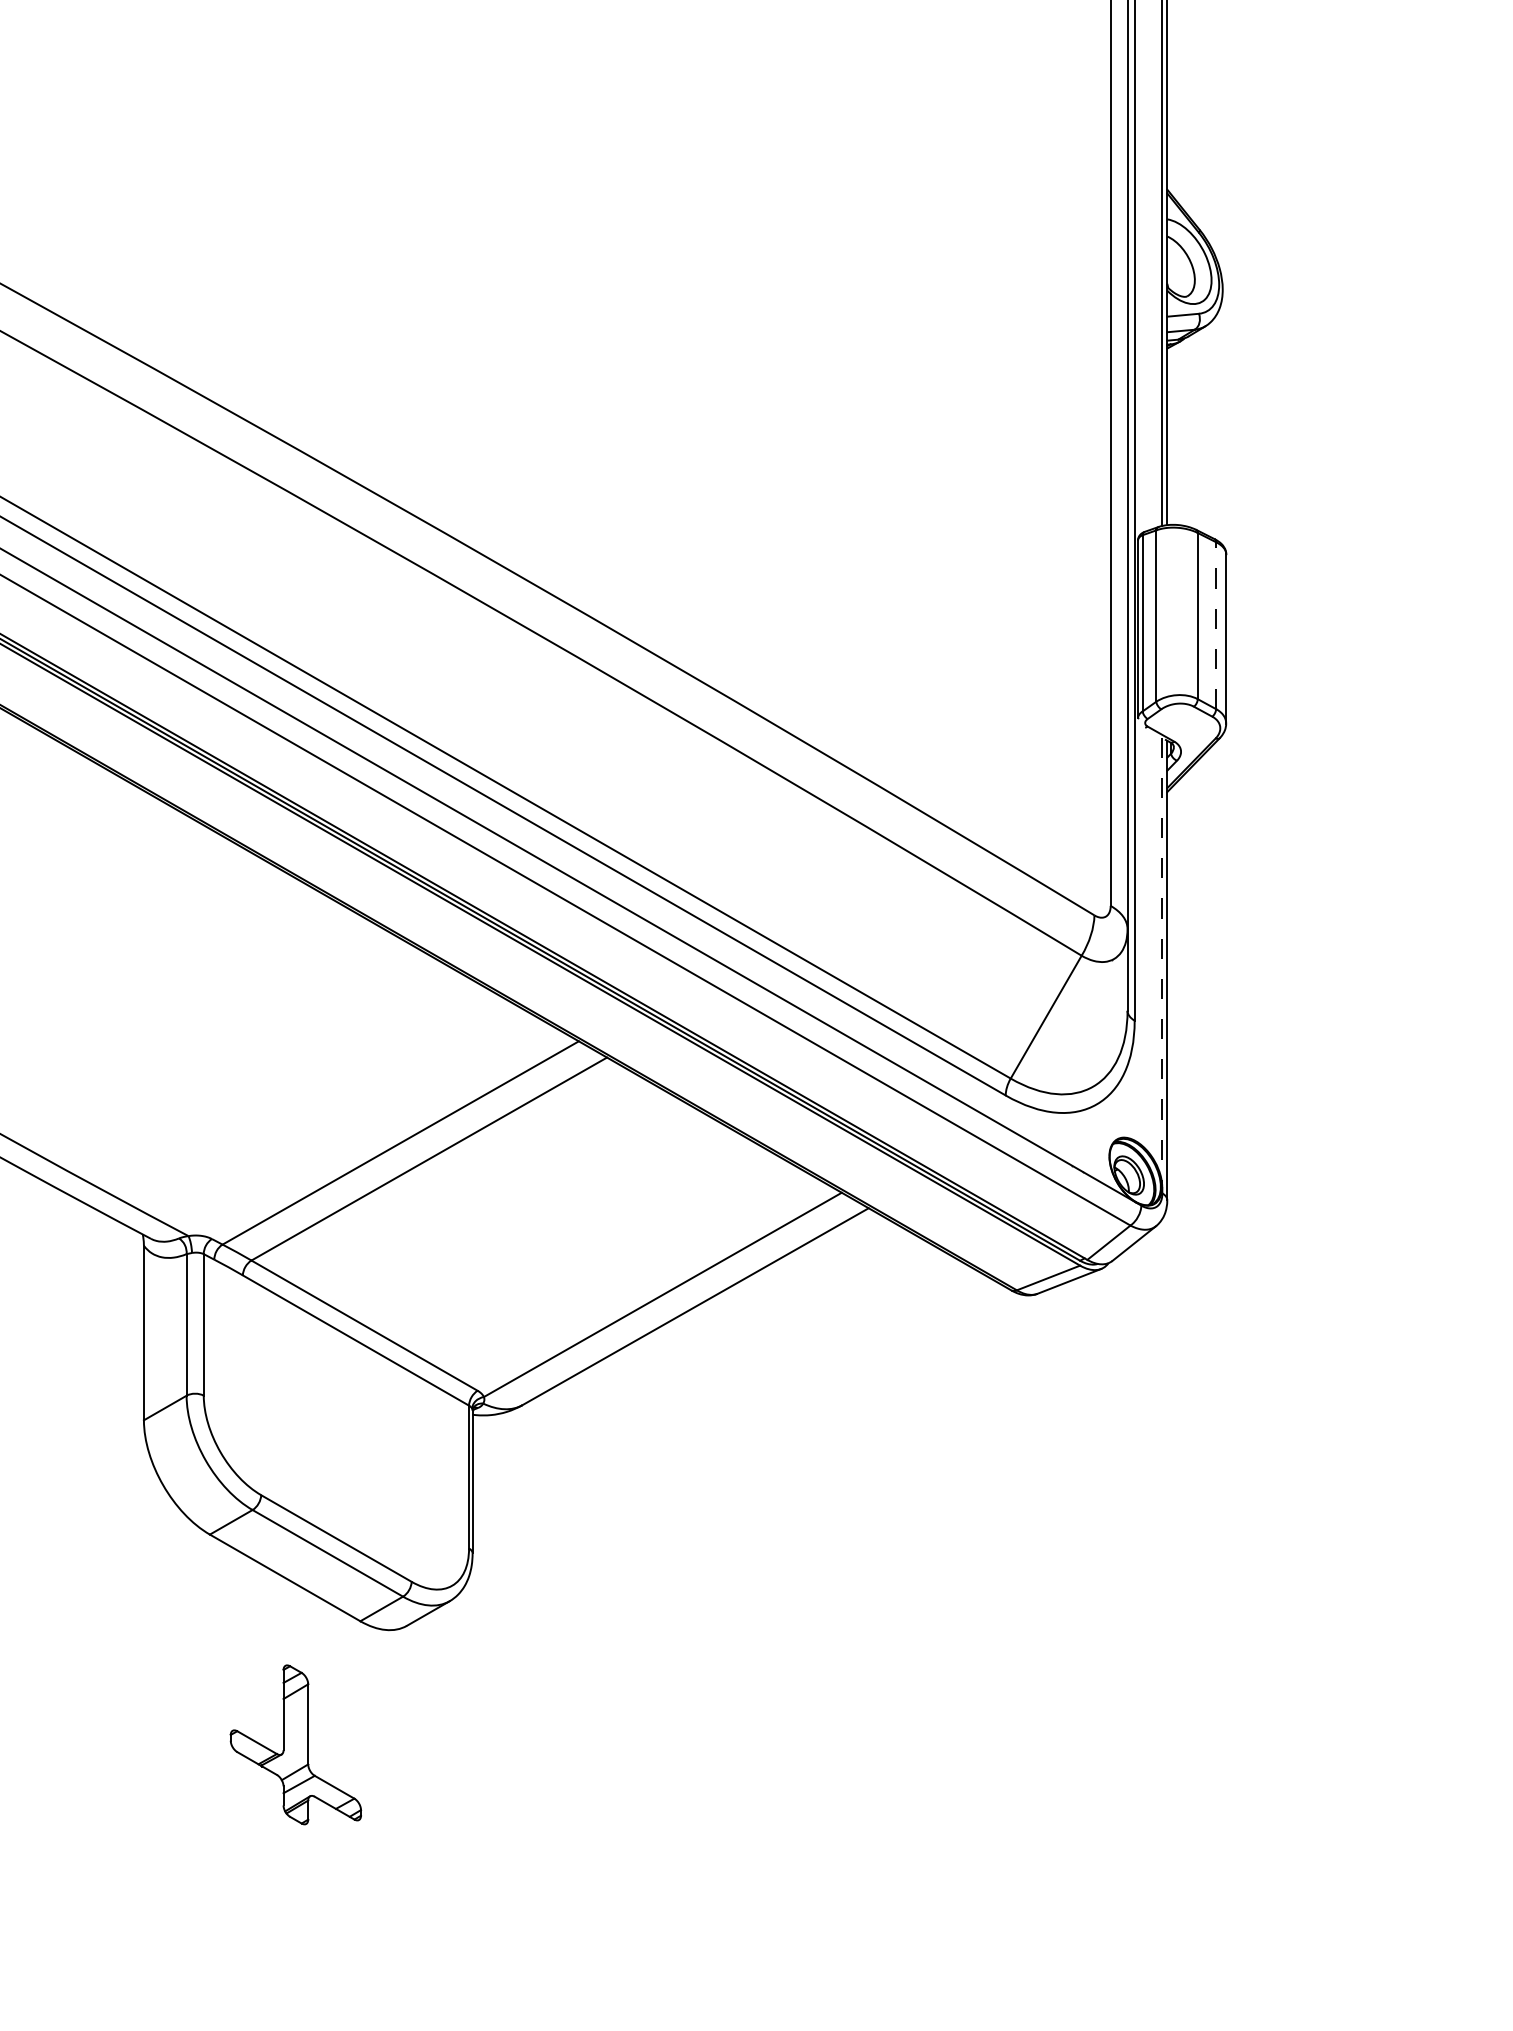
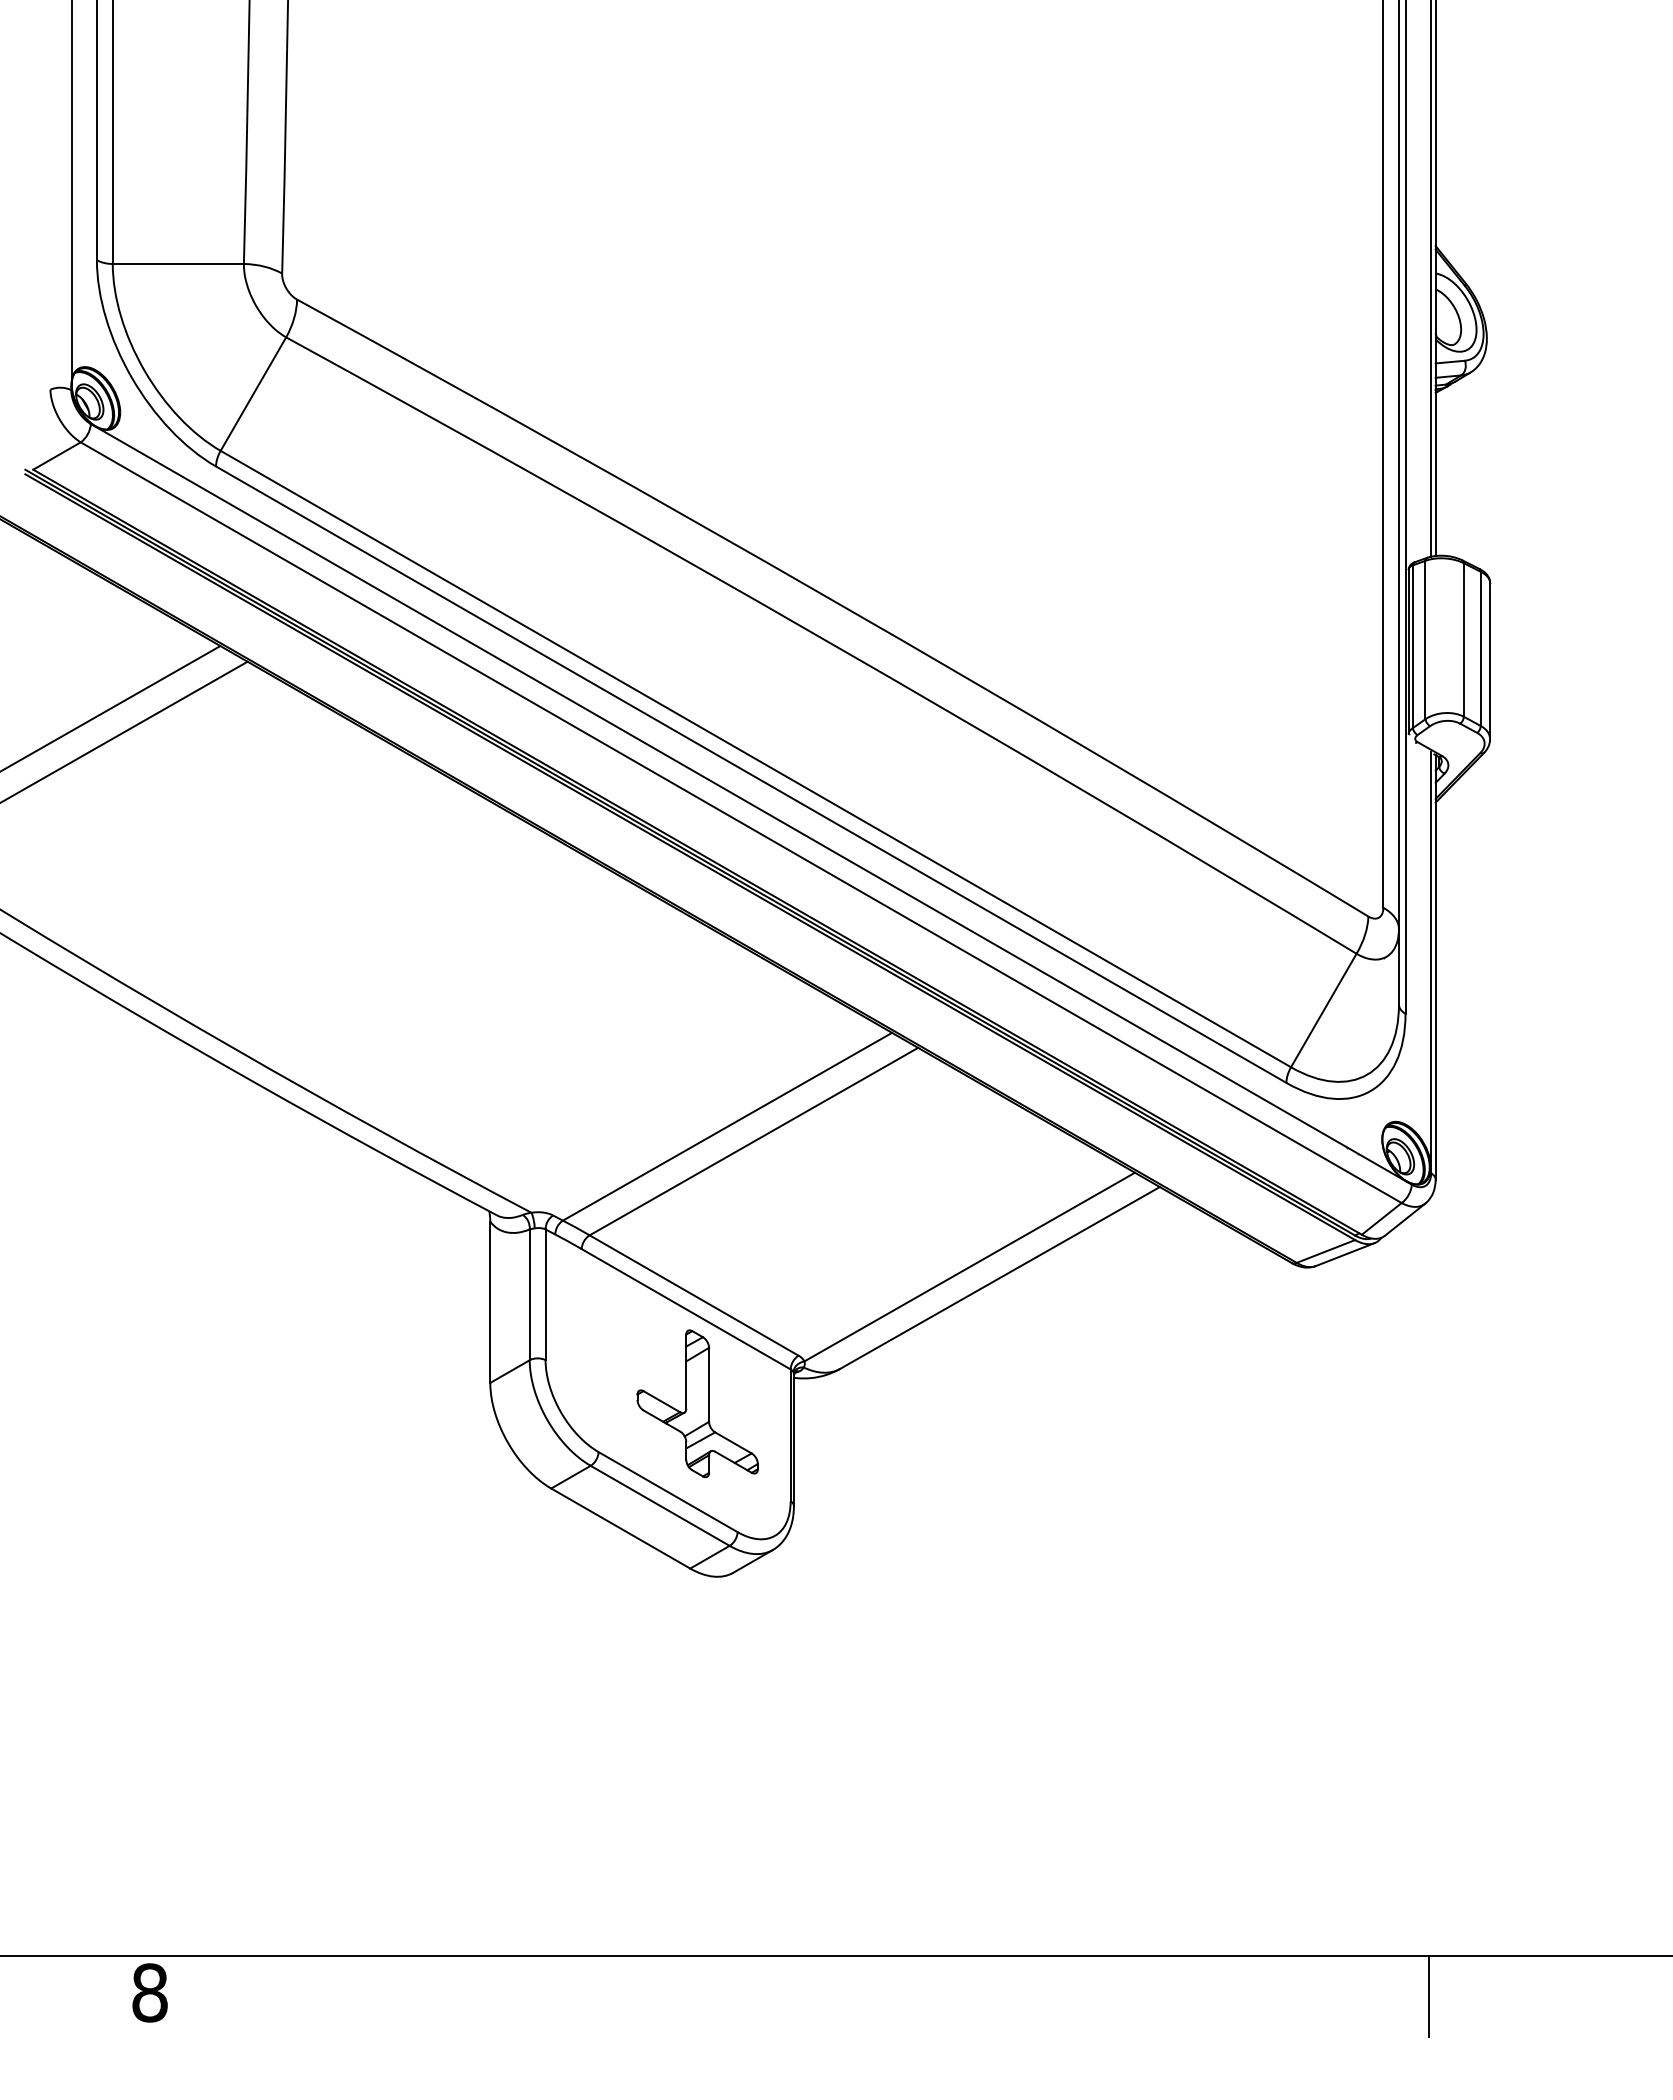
line: (1215, 625) -> (1480, 648), dashed -> solid
line: (1161, 961) -> (1430, 959), dashed -> solid
part: (295, 1744) -> (697, 1403), moved

